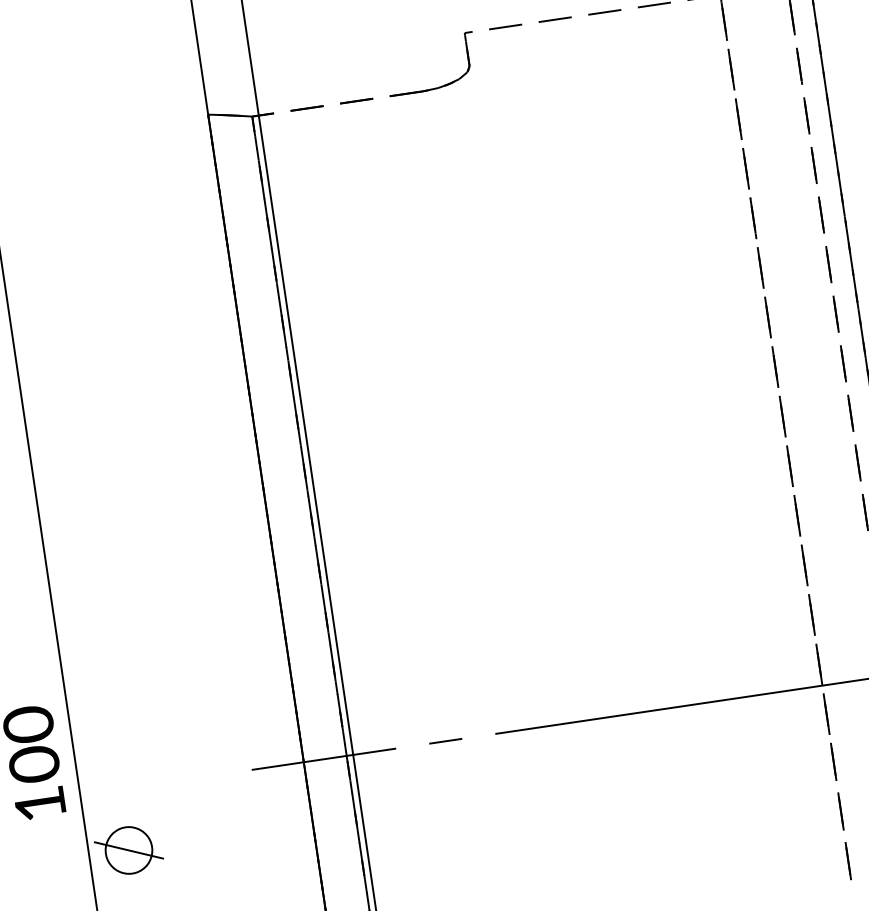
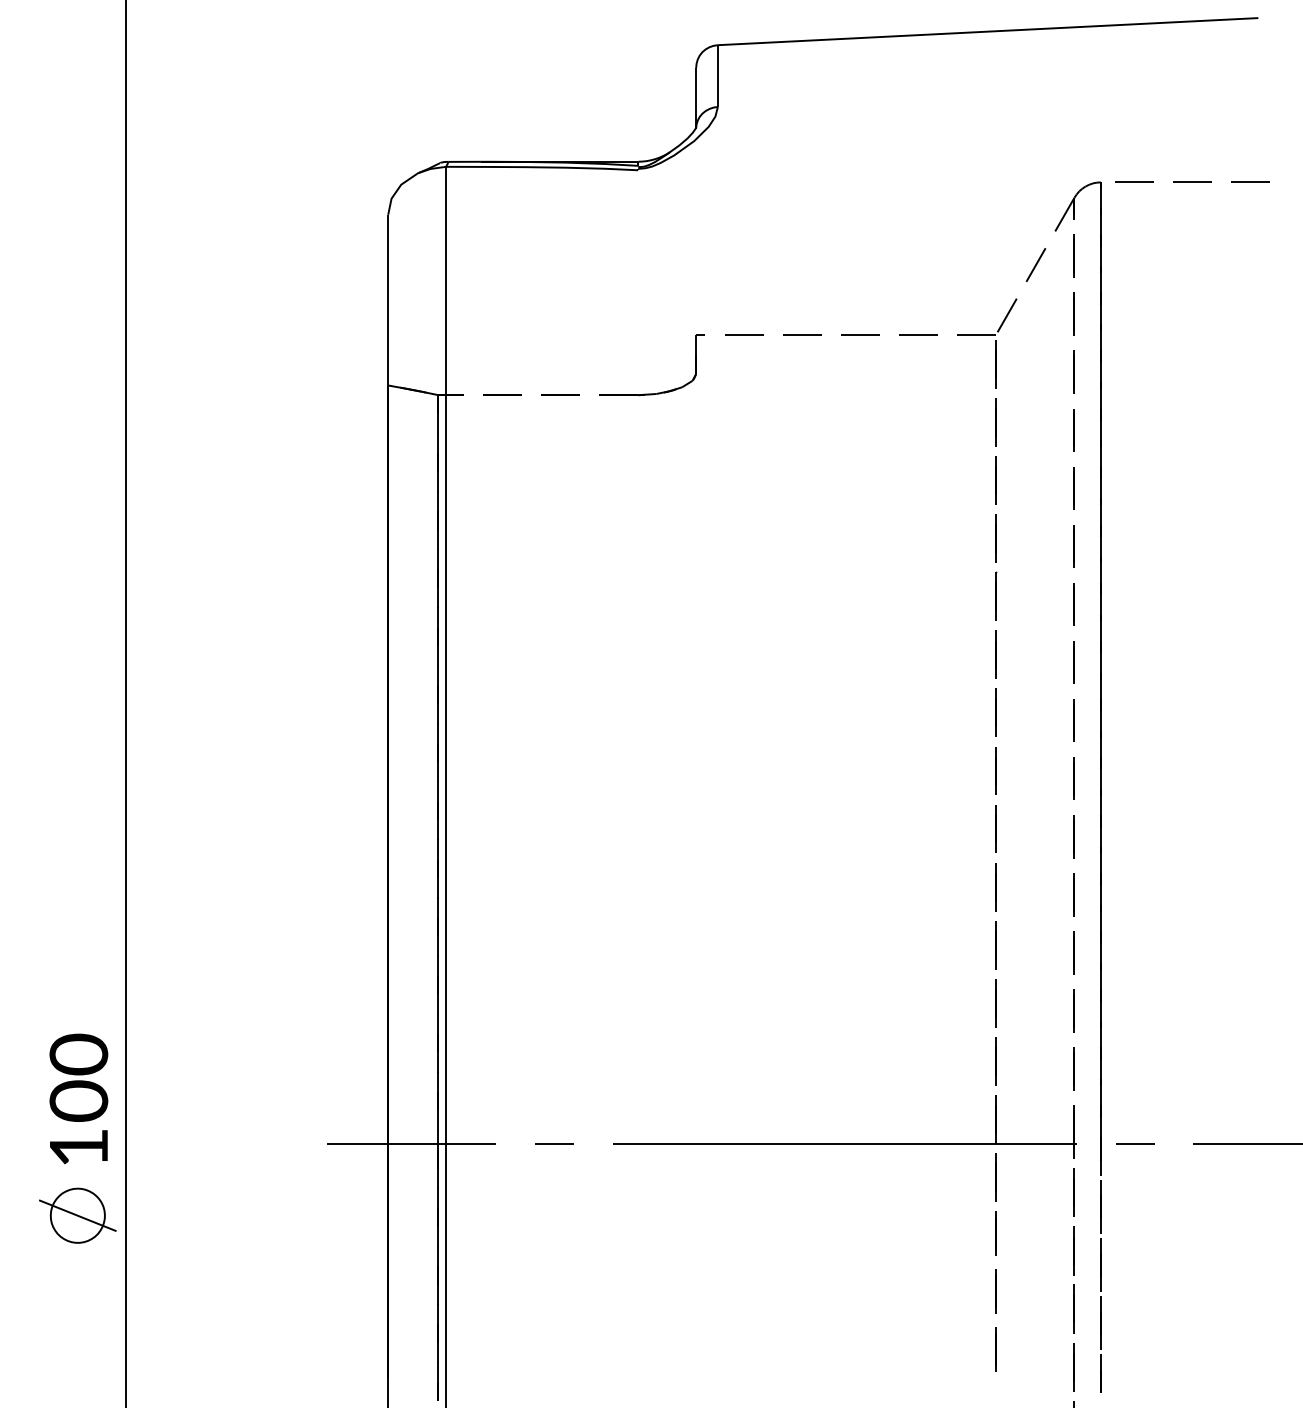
part: (128, 850) -> (77, 1215), moved

